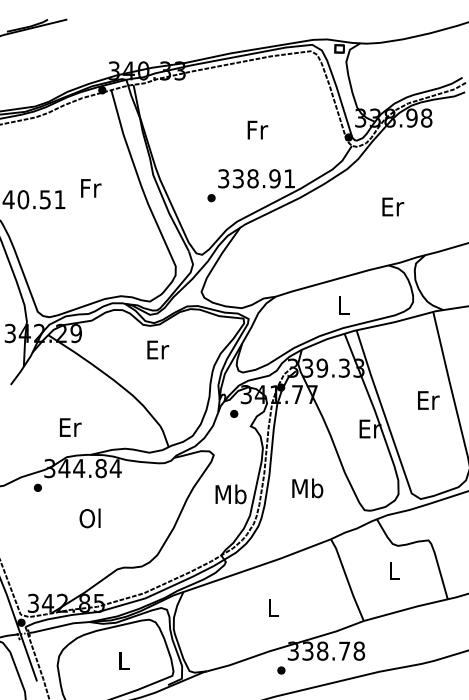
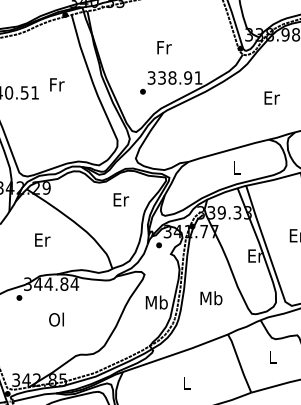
text: (257, 129) -> (164, 47), moved
text: (158, 349) -> (121, 199), moved
text: (70, 427) -> (42, 240), moved

